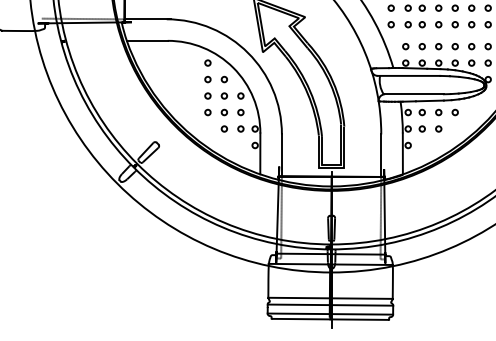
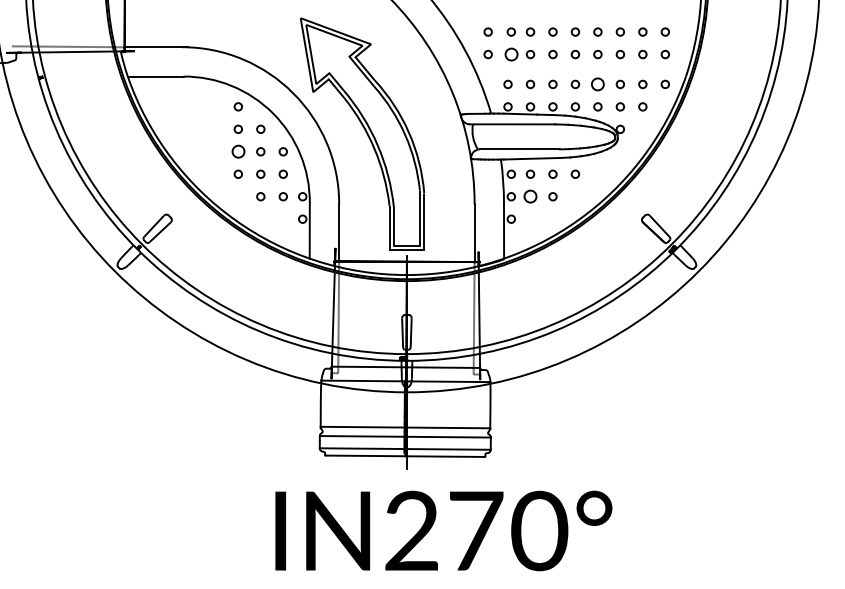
circle: (407, 24) -> (510, 54), size x1.6
circle: (471, 46) -> (597, 84), size x1.6
circle: (207, 95) -> (237, 151), size x1.6
circle: (422, 128) -> (530, 196), size x1.6

